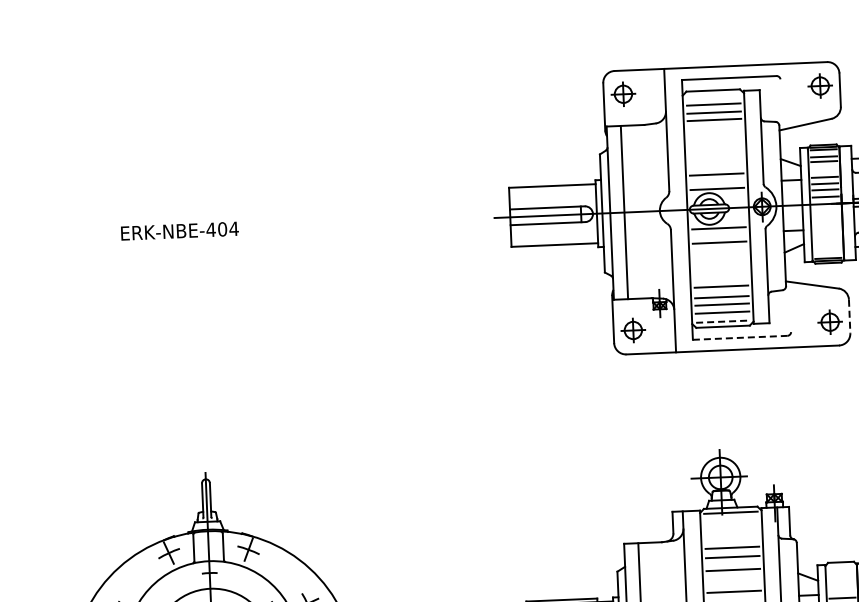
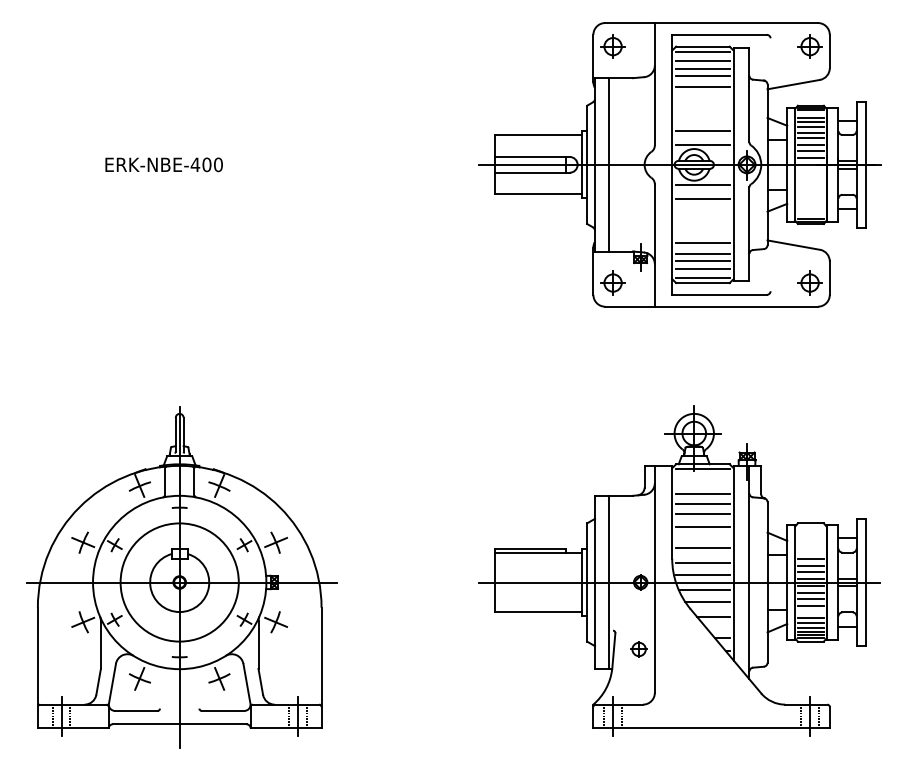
line: (712, 95) -> (702, 51), added
line: (714, 130) -> (702, 86), added
line: (824, 165) -> (810, 126), added
line: (824, 171) -> (810, 132), added
text: (234, 228) -> (218, 164), ERK-NBE-404 -> ERK-NBE-400
line: (849, 316) -> (829, 278), dashed -> solid
line: (722, 322) -> (702, 278), dashed -> solid
line: (740, 337) -> (719, 294), dashed -> solid
line: (731, 536) -> (702, 493), added

